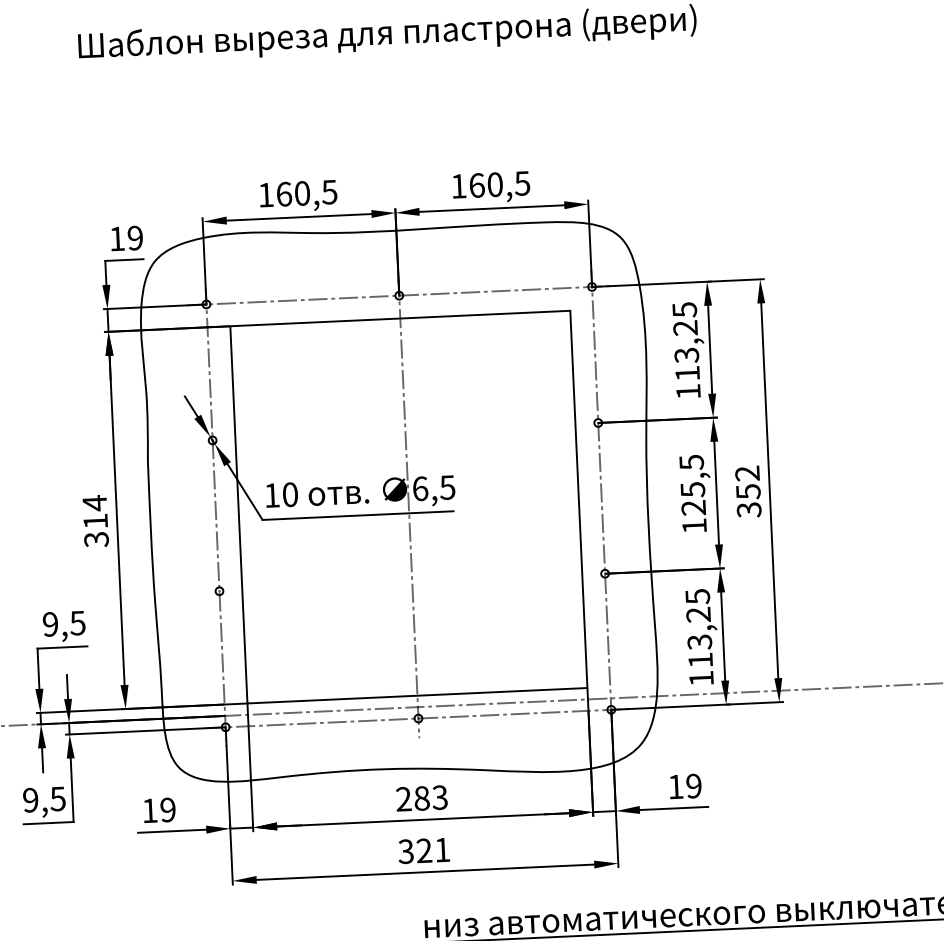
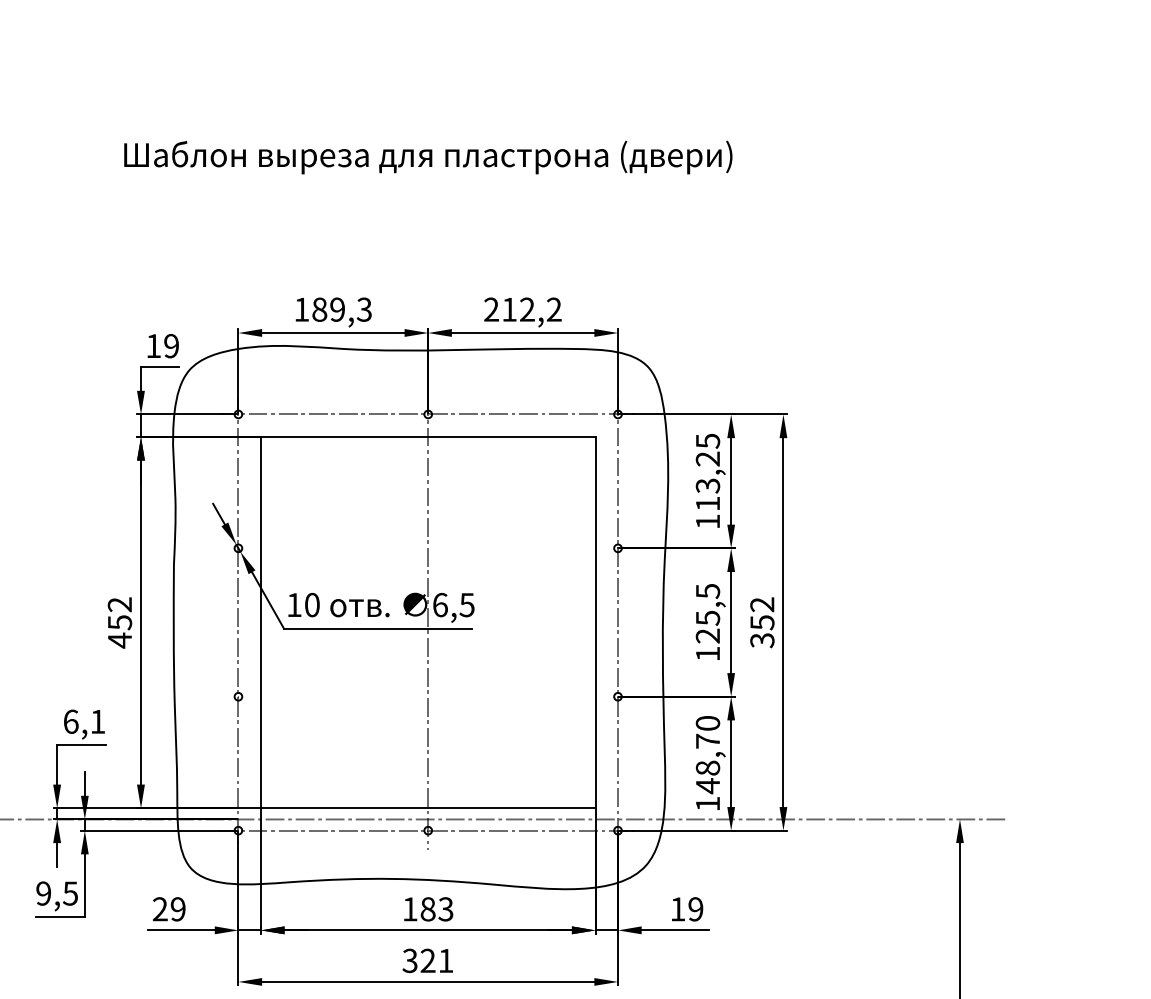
text: (490, 184) -> (522, 309), 160,5 -> 212,2
text: (306, 193) -> (341, 309), 160,5 -> 189,3
text: (95, 521) -> (119, 622), 314 -> 452
text: (64, 623) -> (84, 721), 9,5 -> 6,1
text: (698, 629) -> (707, 755), 113,25 -> 148,70
text: (403, 799) -> (409, 909), 283 -> 183
text: (150, 810) -> (160, 909), 19 -> 29

